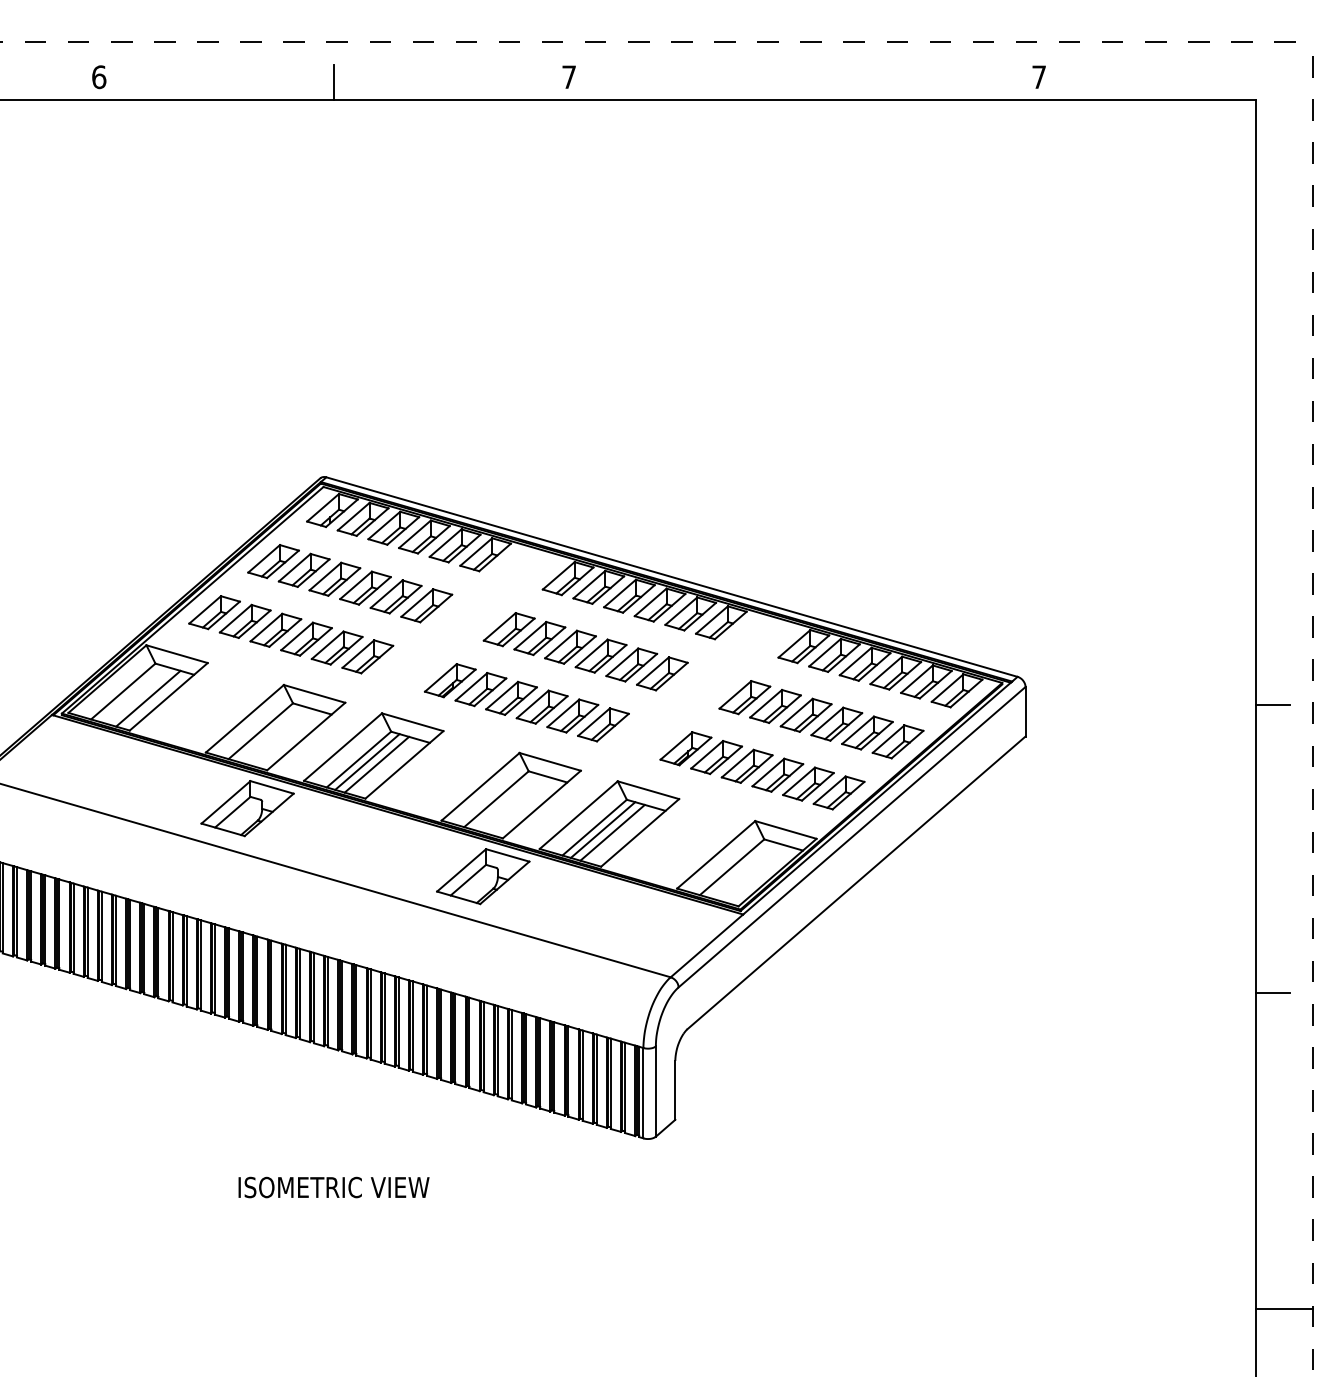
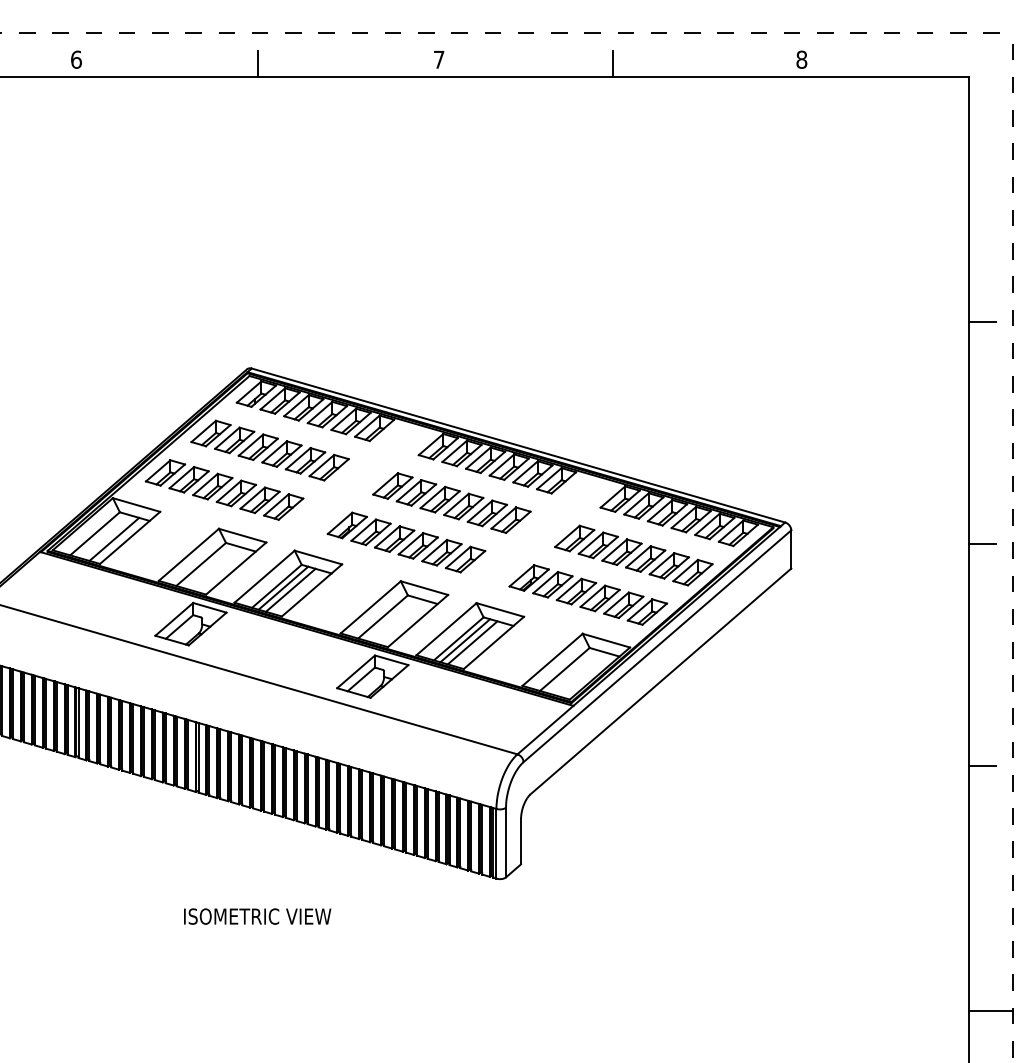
text: (1039, 77) -> (802, 59), 7 -> 8
line: (795, 82) -> (613, 63), added
line: (1272, 416) -> (981, 321), added

